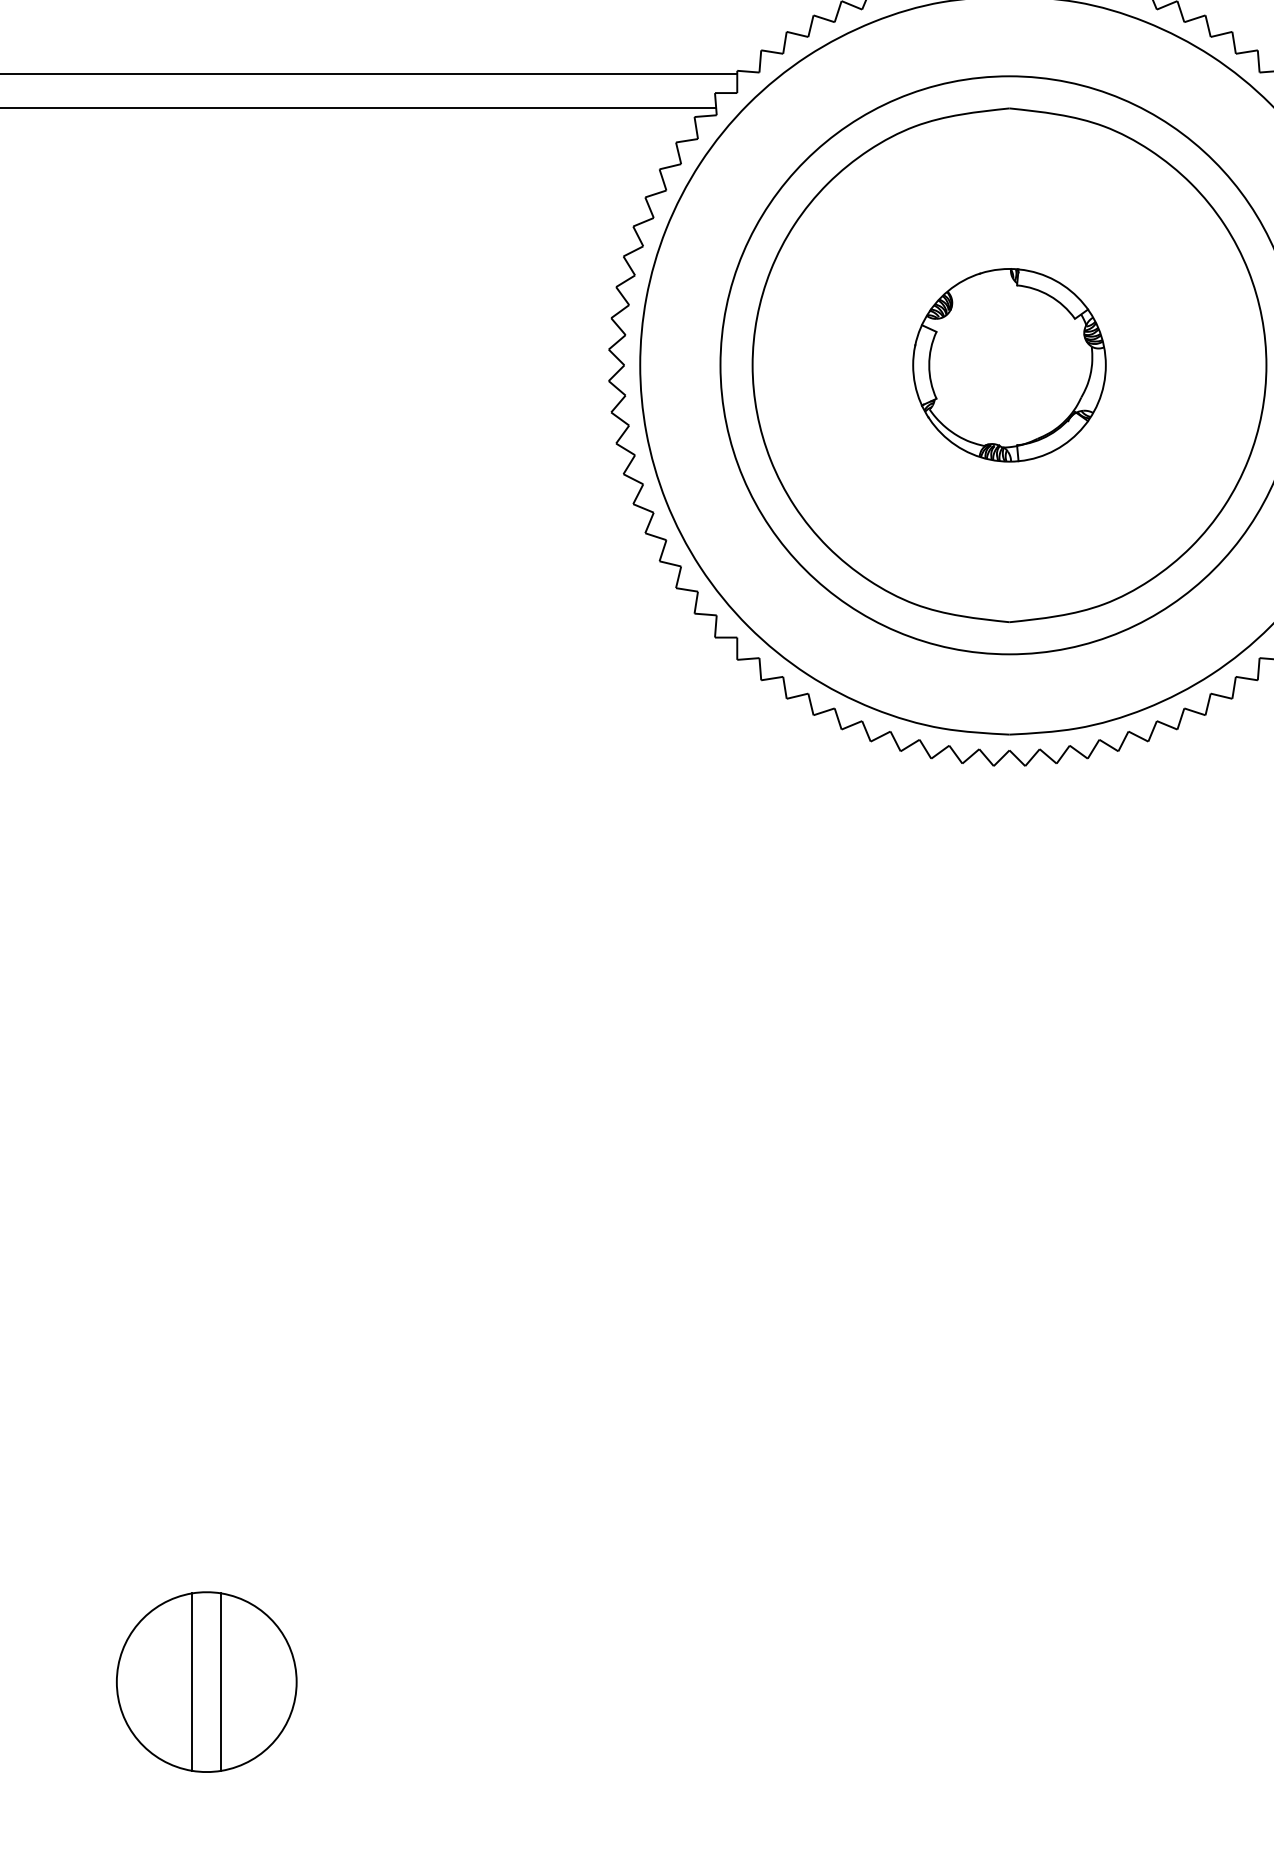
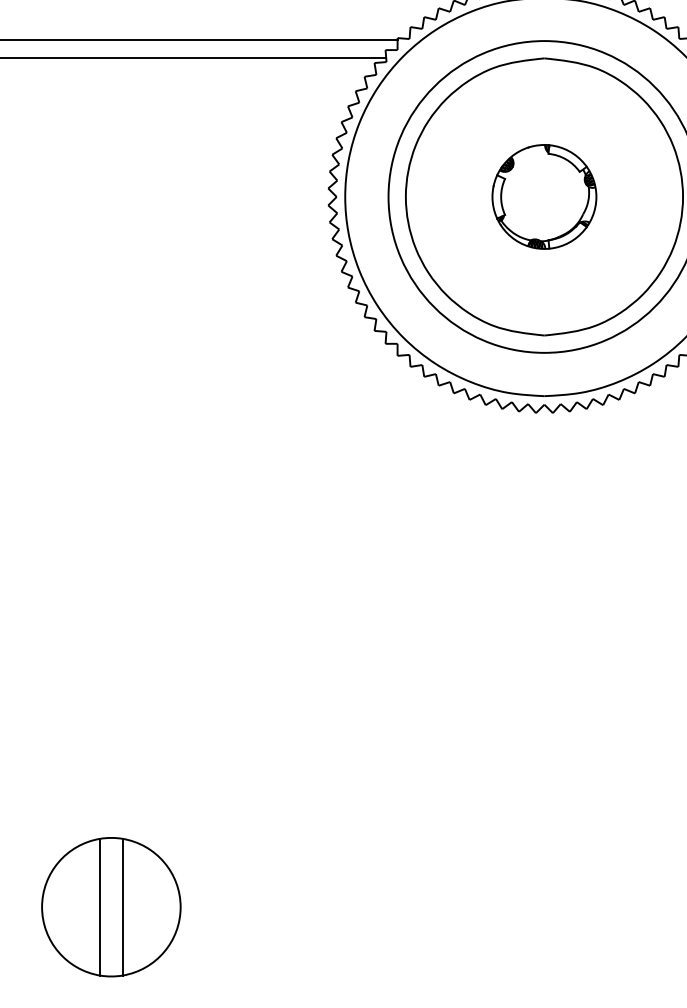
part: (206, 1682) -> (111, 907), size x1.43

